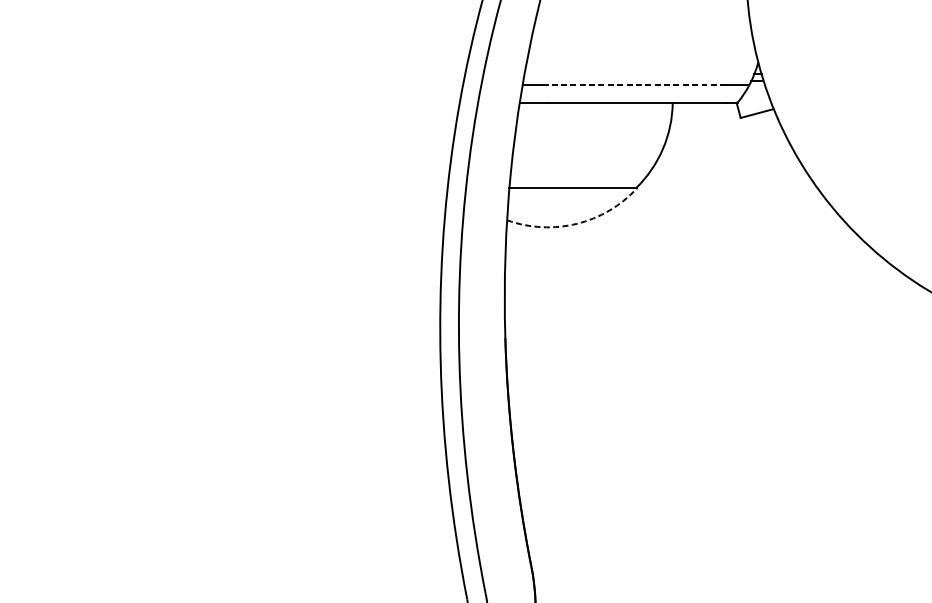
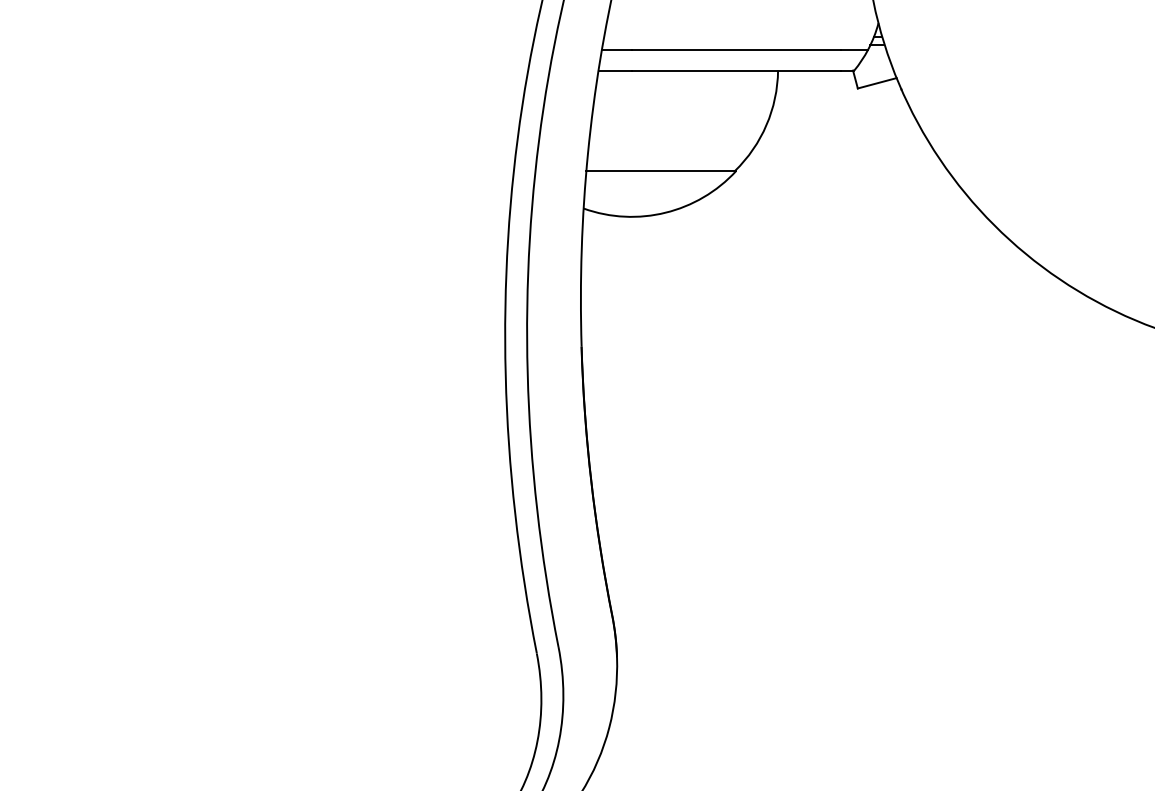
line: (637, 84) -> (736, 49), dashed -> solid
arc: (576, 223) -> (665, 212), dashed -> solid

